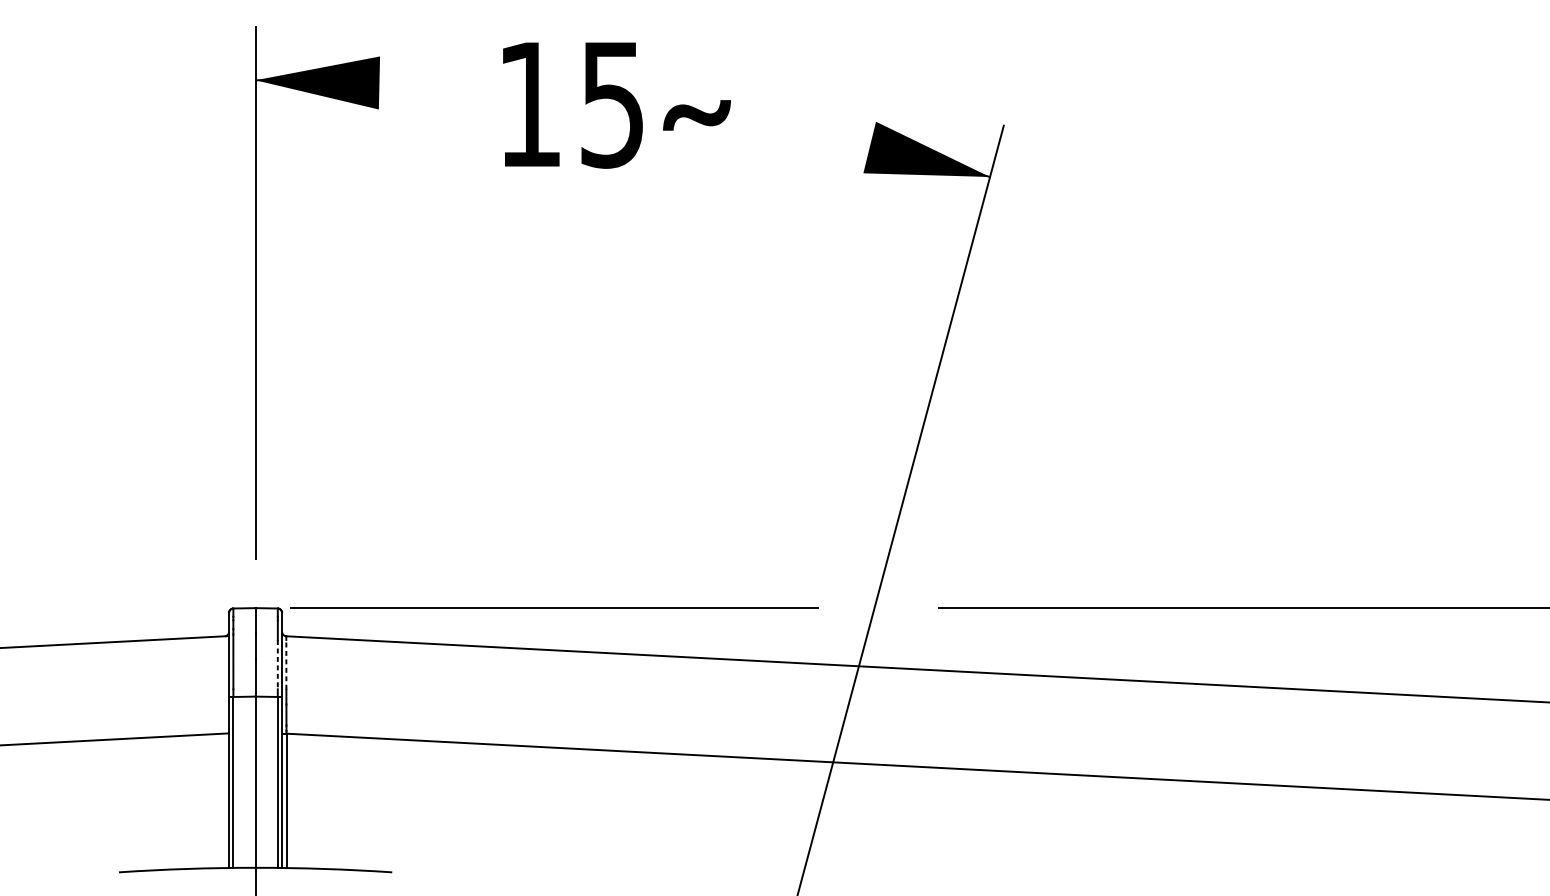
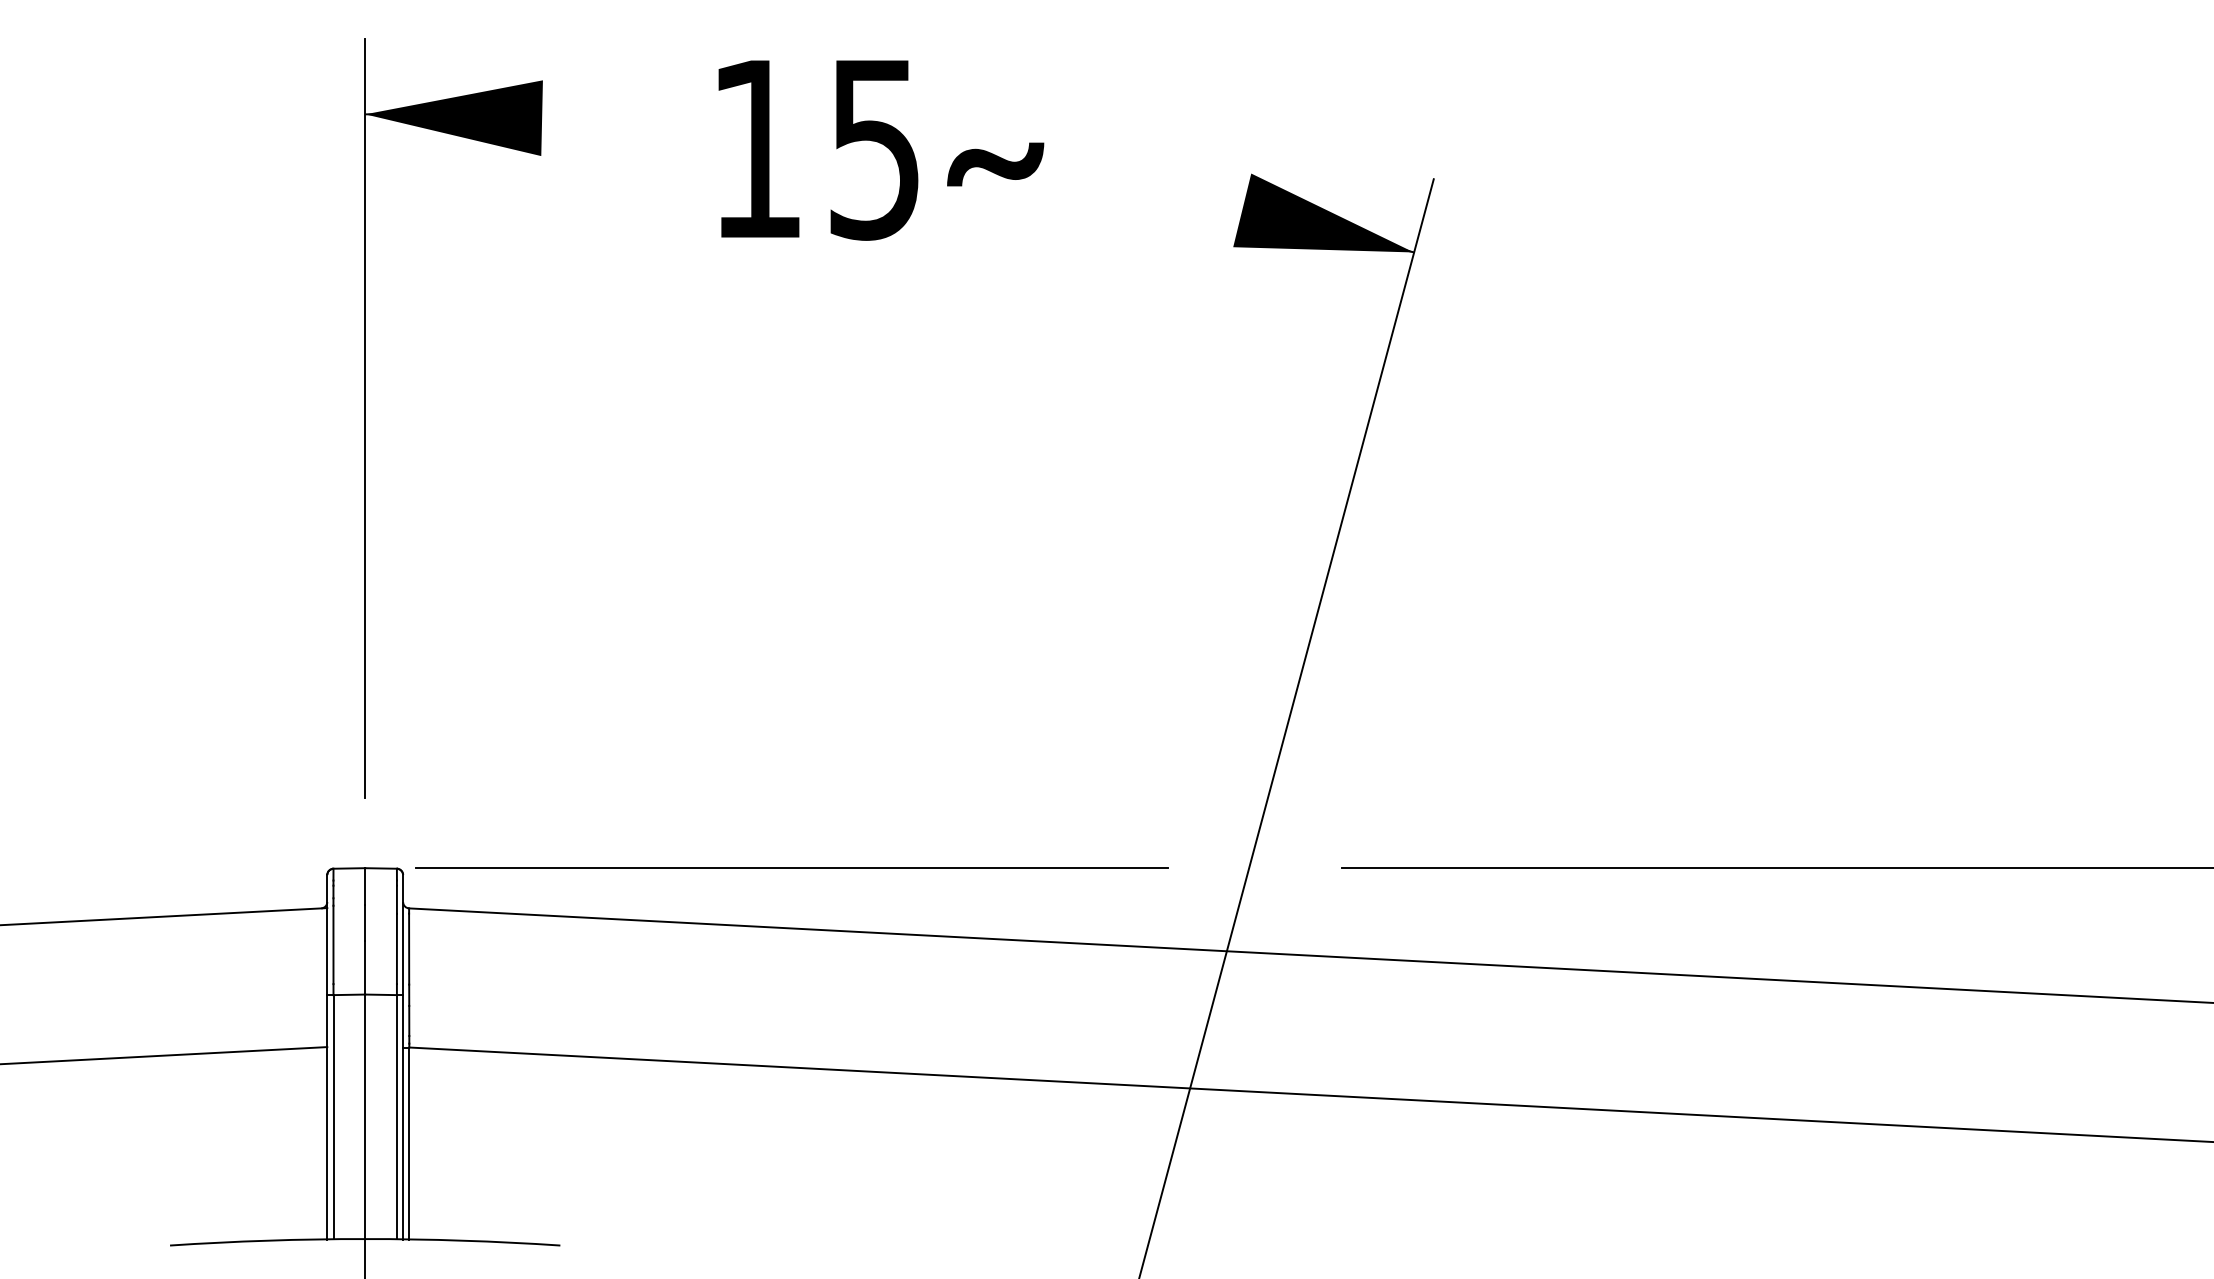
line: (277, 665) -> (396, 949), dashed -> solid
line: (286, 665) -> (409, 949), dashed -> solid

